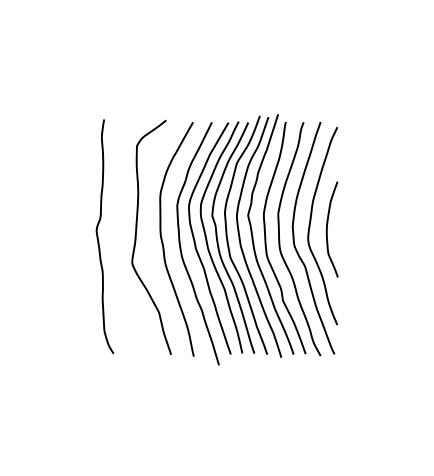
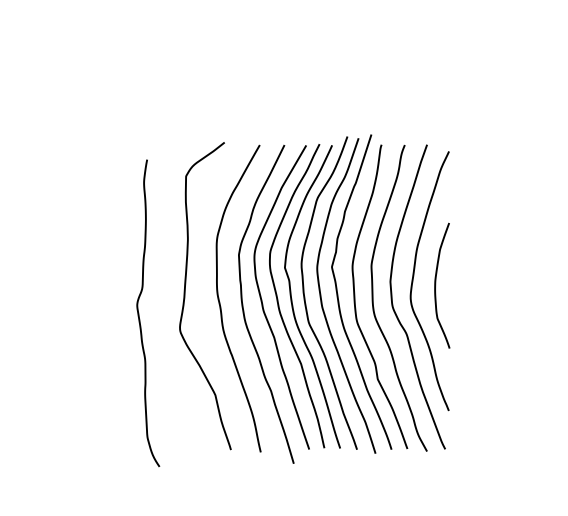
curve: (98, 236) -> (139, 313), moved

